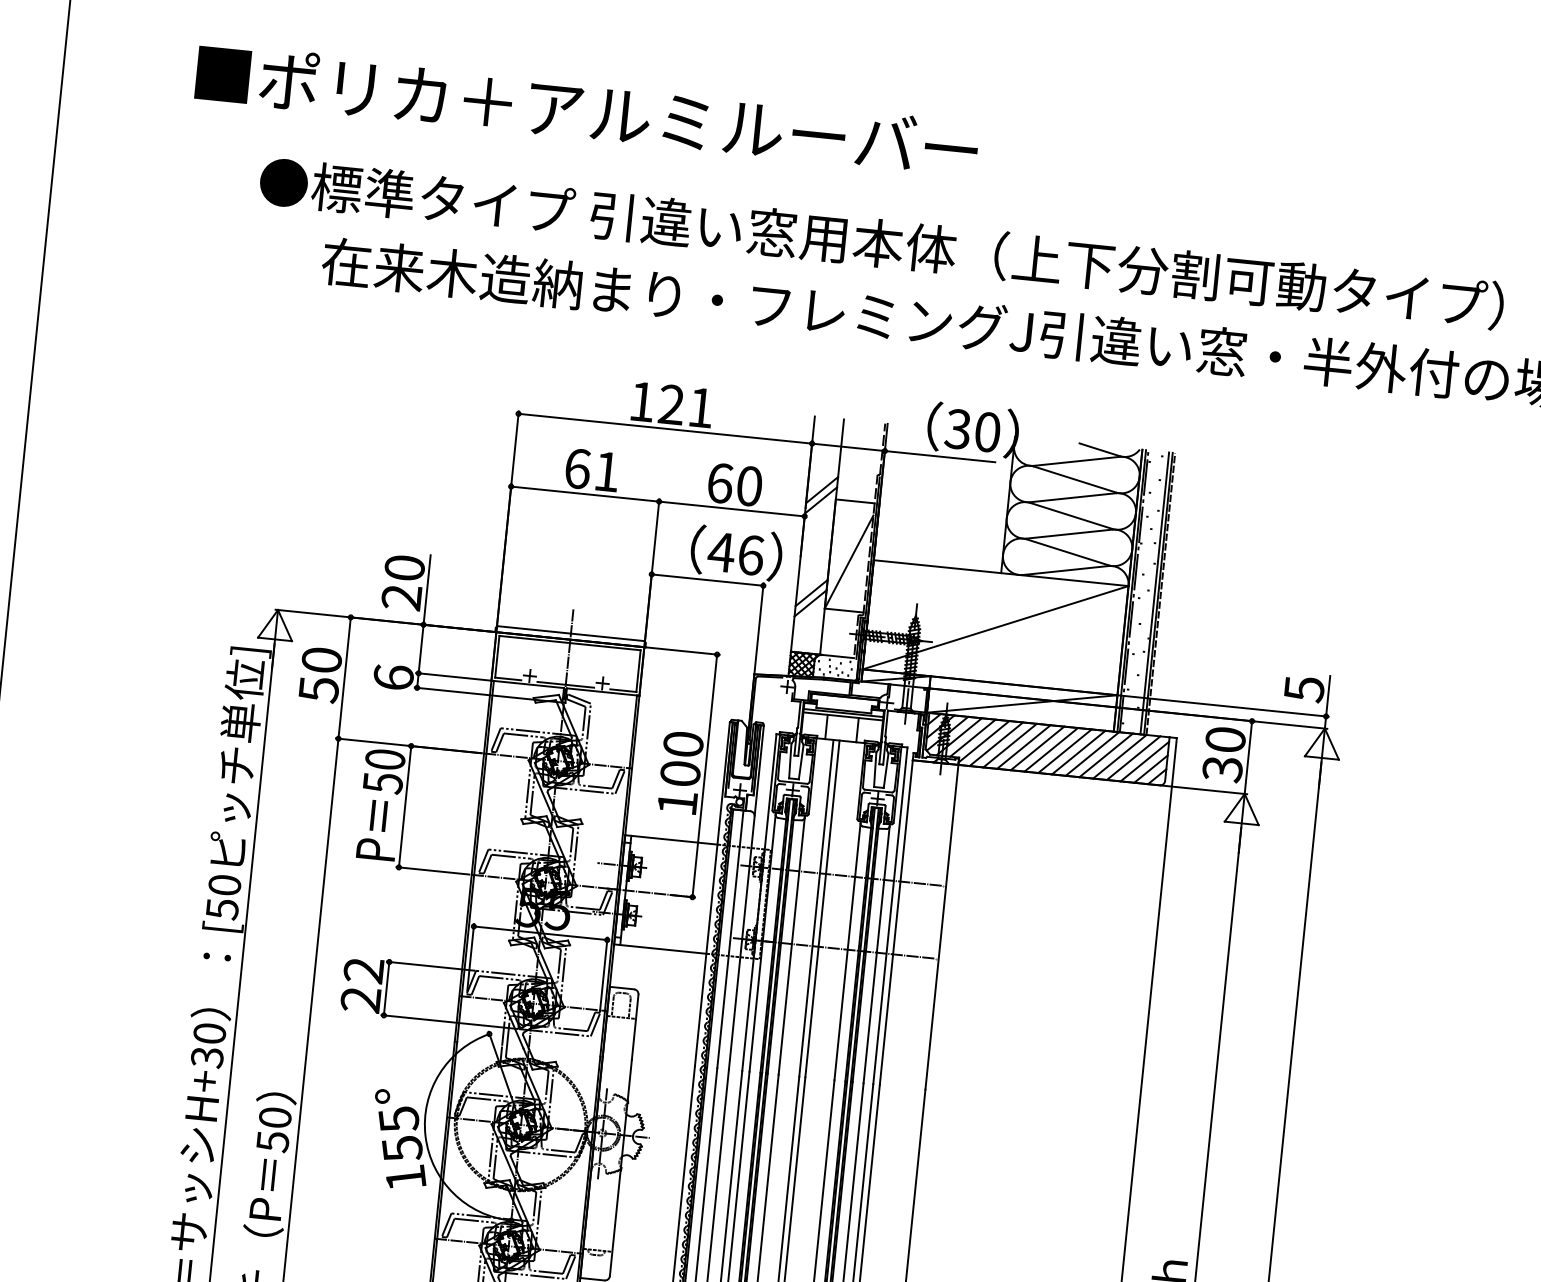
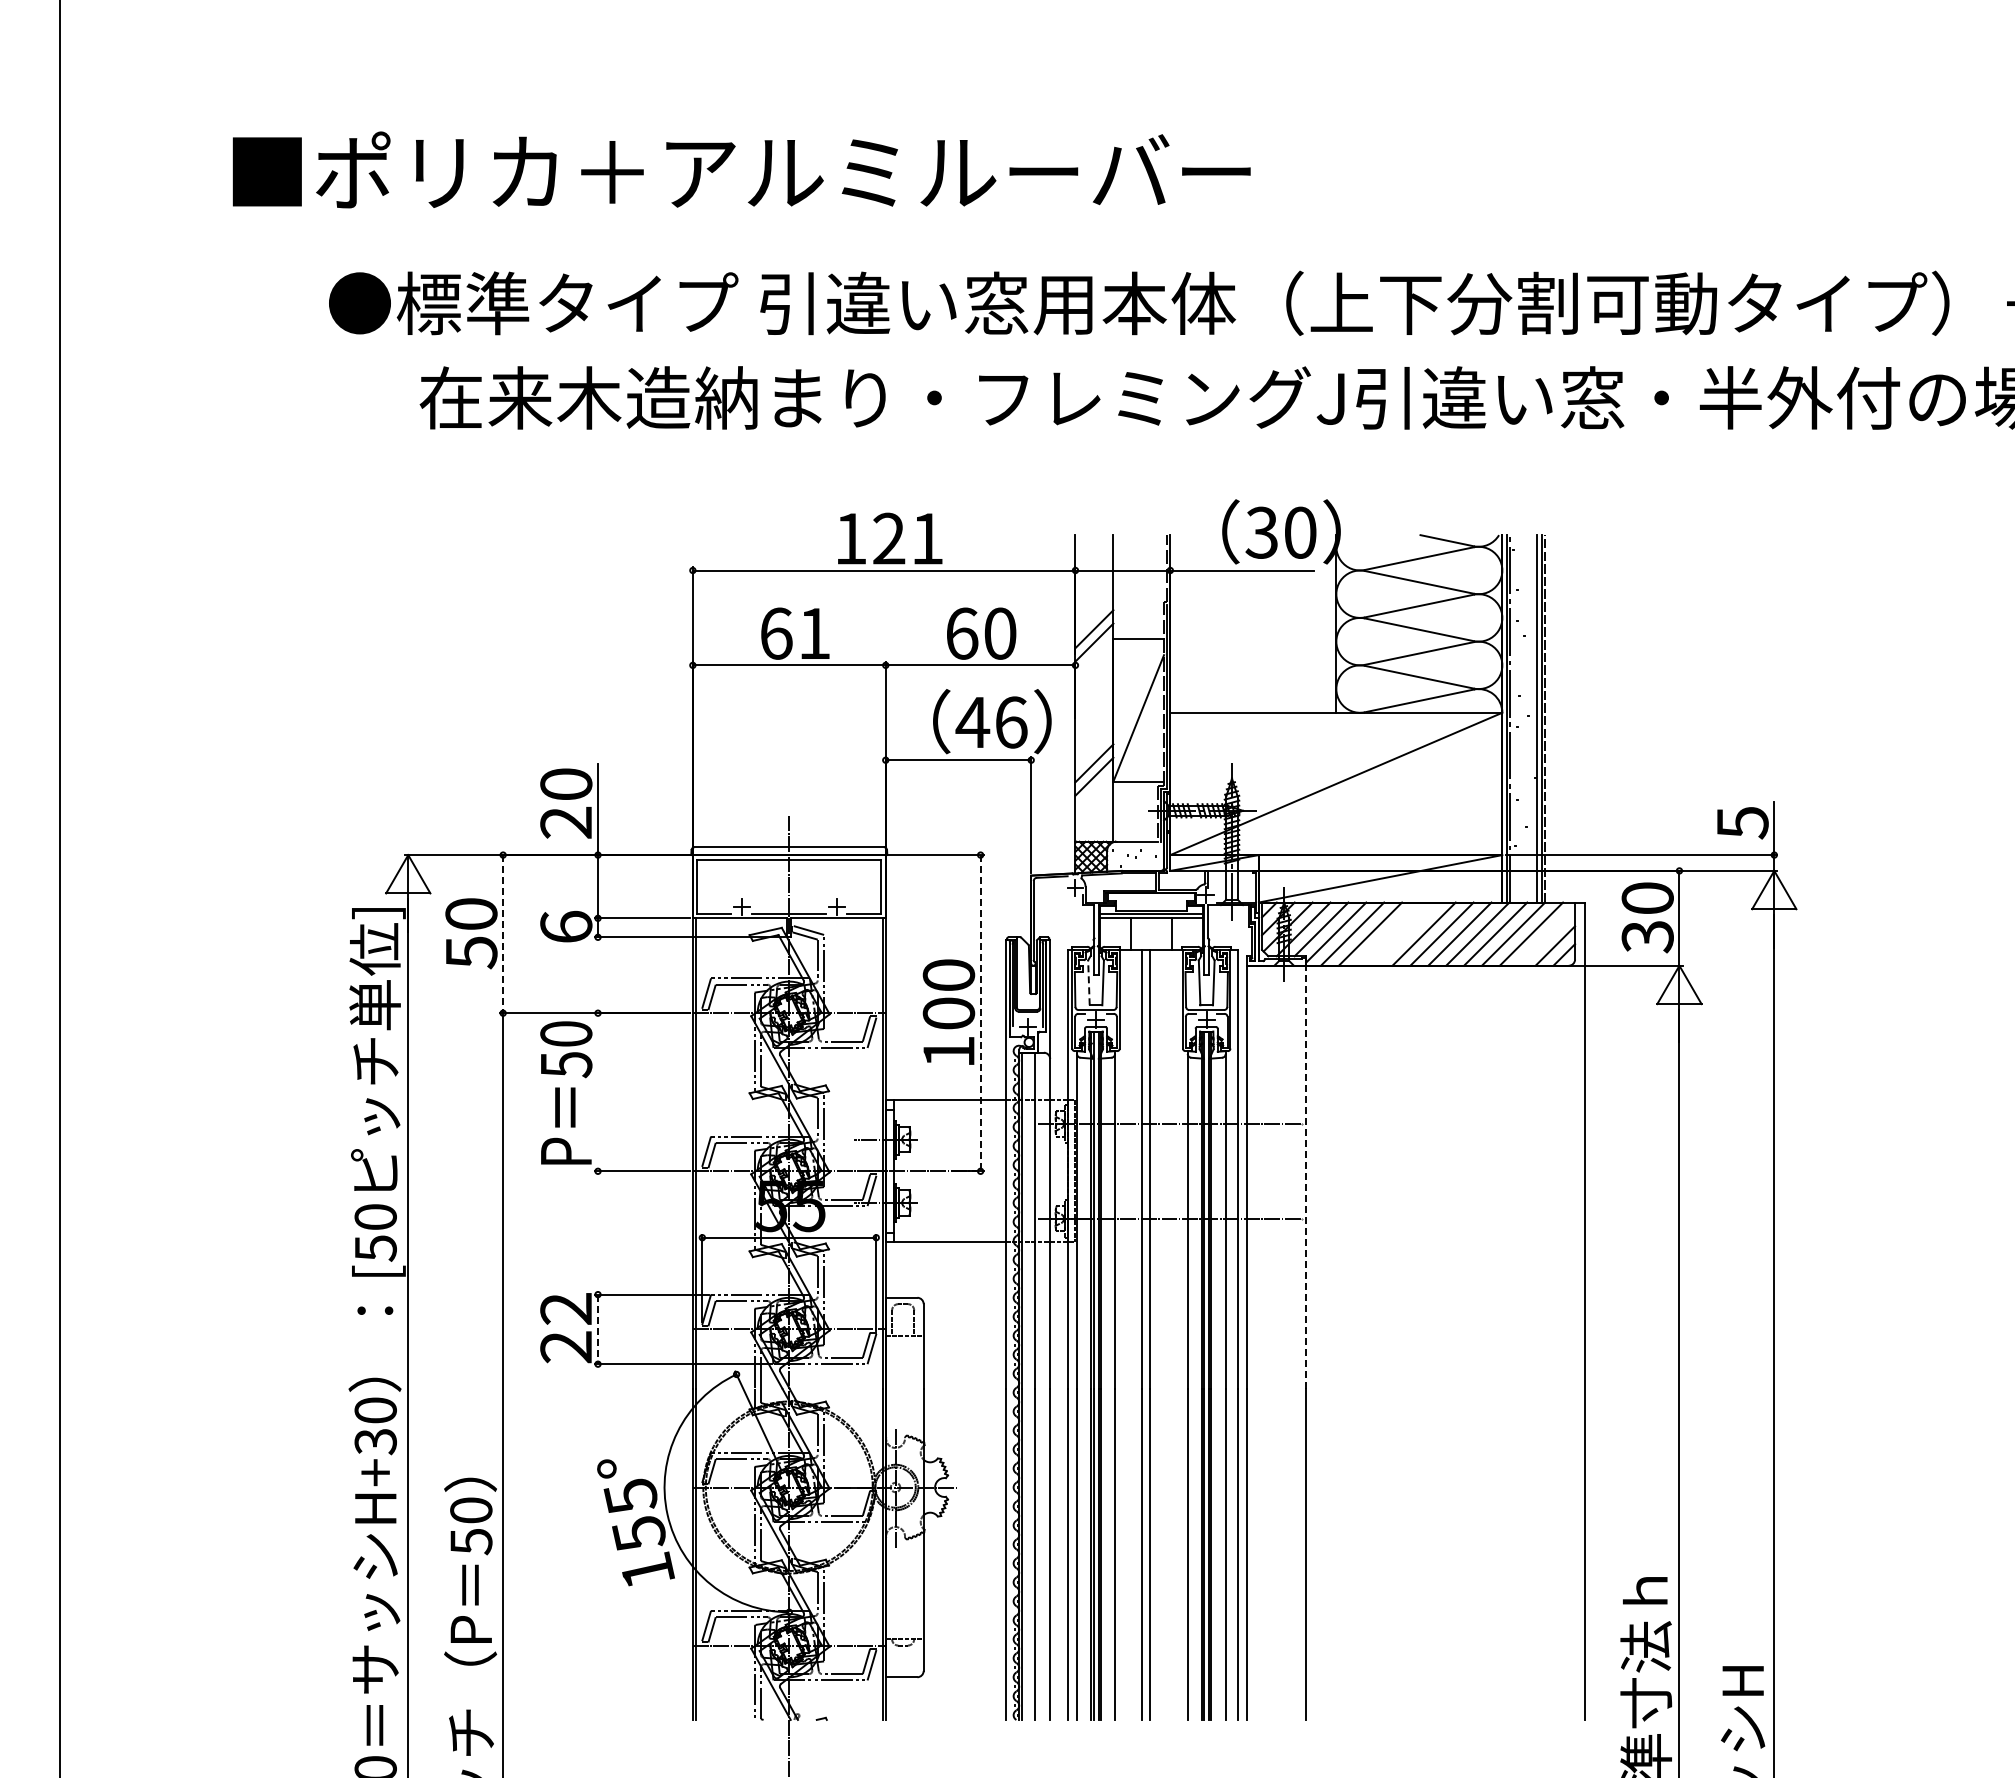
line: (344, 678) -> (503, 934), solid -> dashed
line: (1023, 746) -> (1387, 933), removed
line: (1037, 747) -> (1405, 933), removed
line: (790, 760) -> (1088, 982), solid -> dashed
line: (1144, 761) -> (1546, 936), removed
line: (704, 776) -> (980, 1013), solid -> dashed
line: (405, 806) -> (598, 1092), removed
line: (942, 927) -> (1306, 1177), solid -> dashed
line: (387, 988) -> (598, 1329), solid -> dashed

